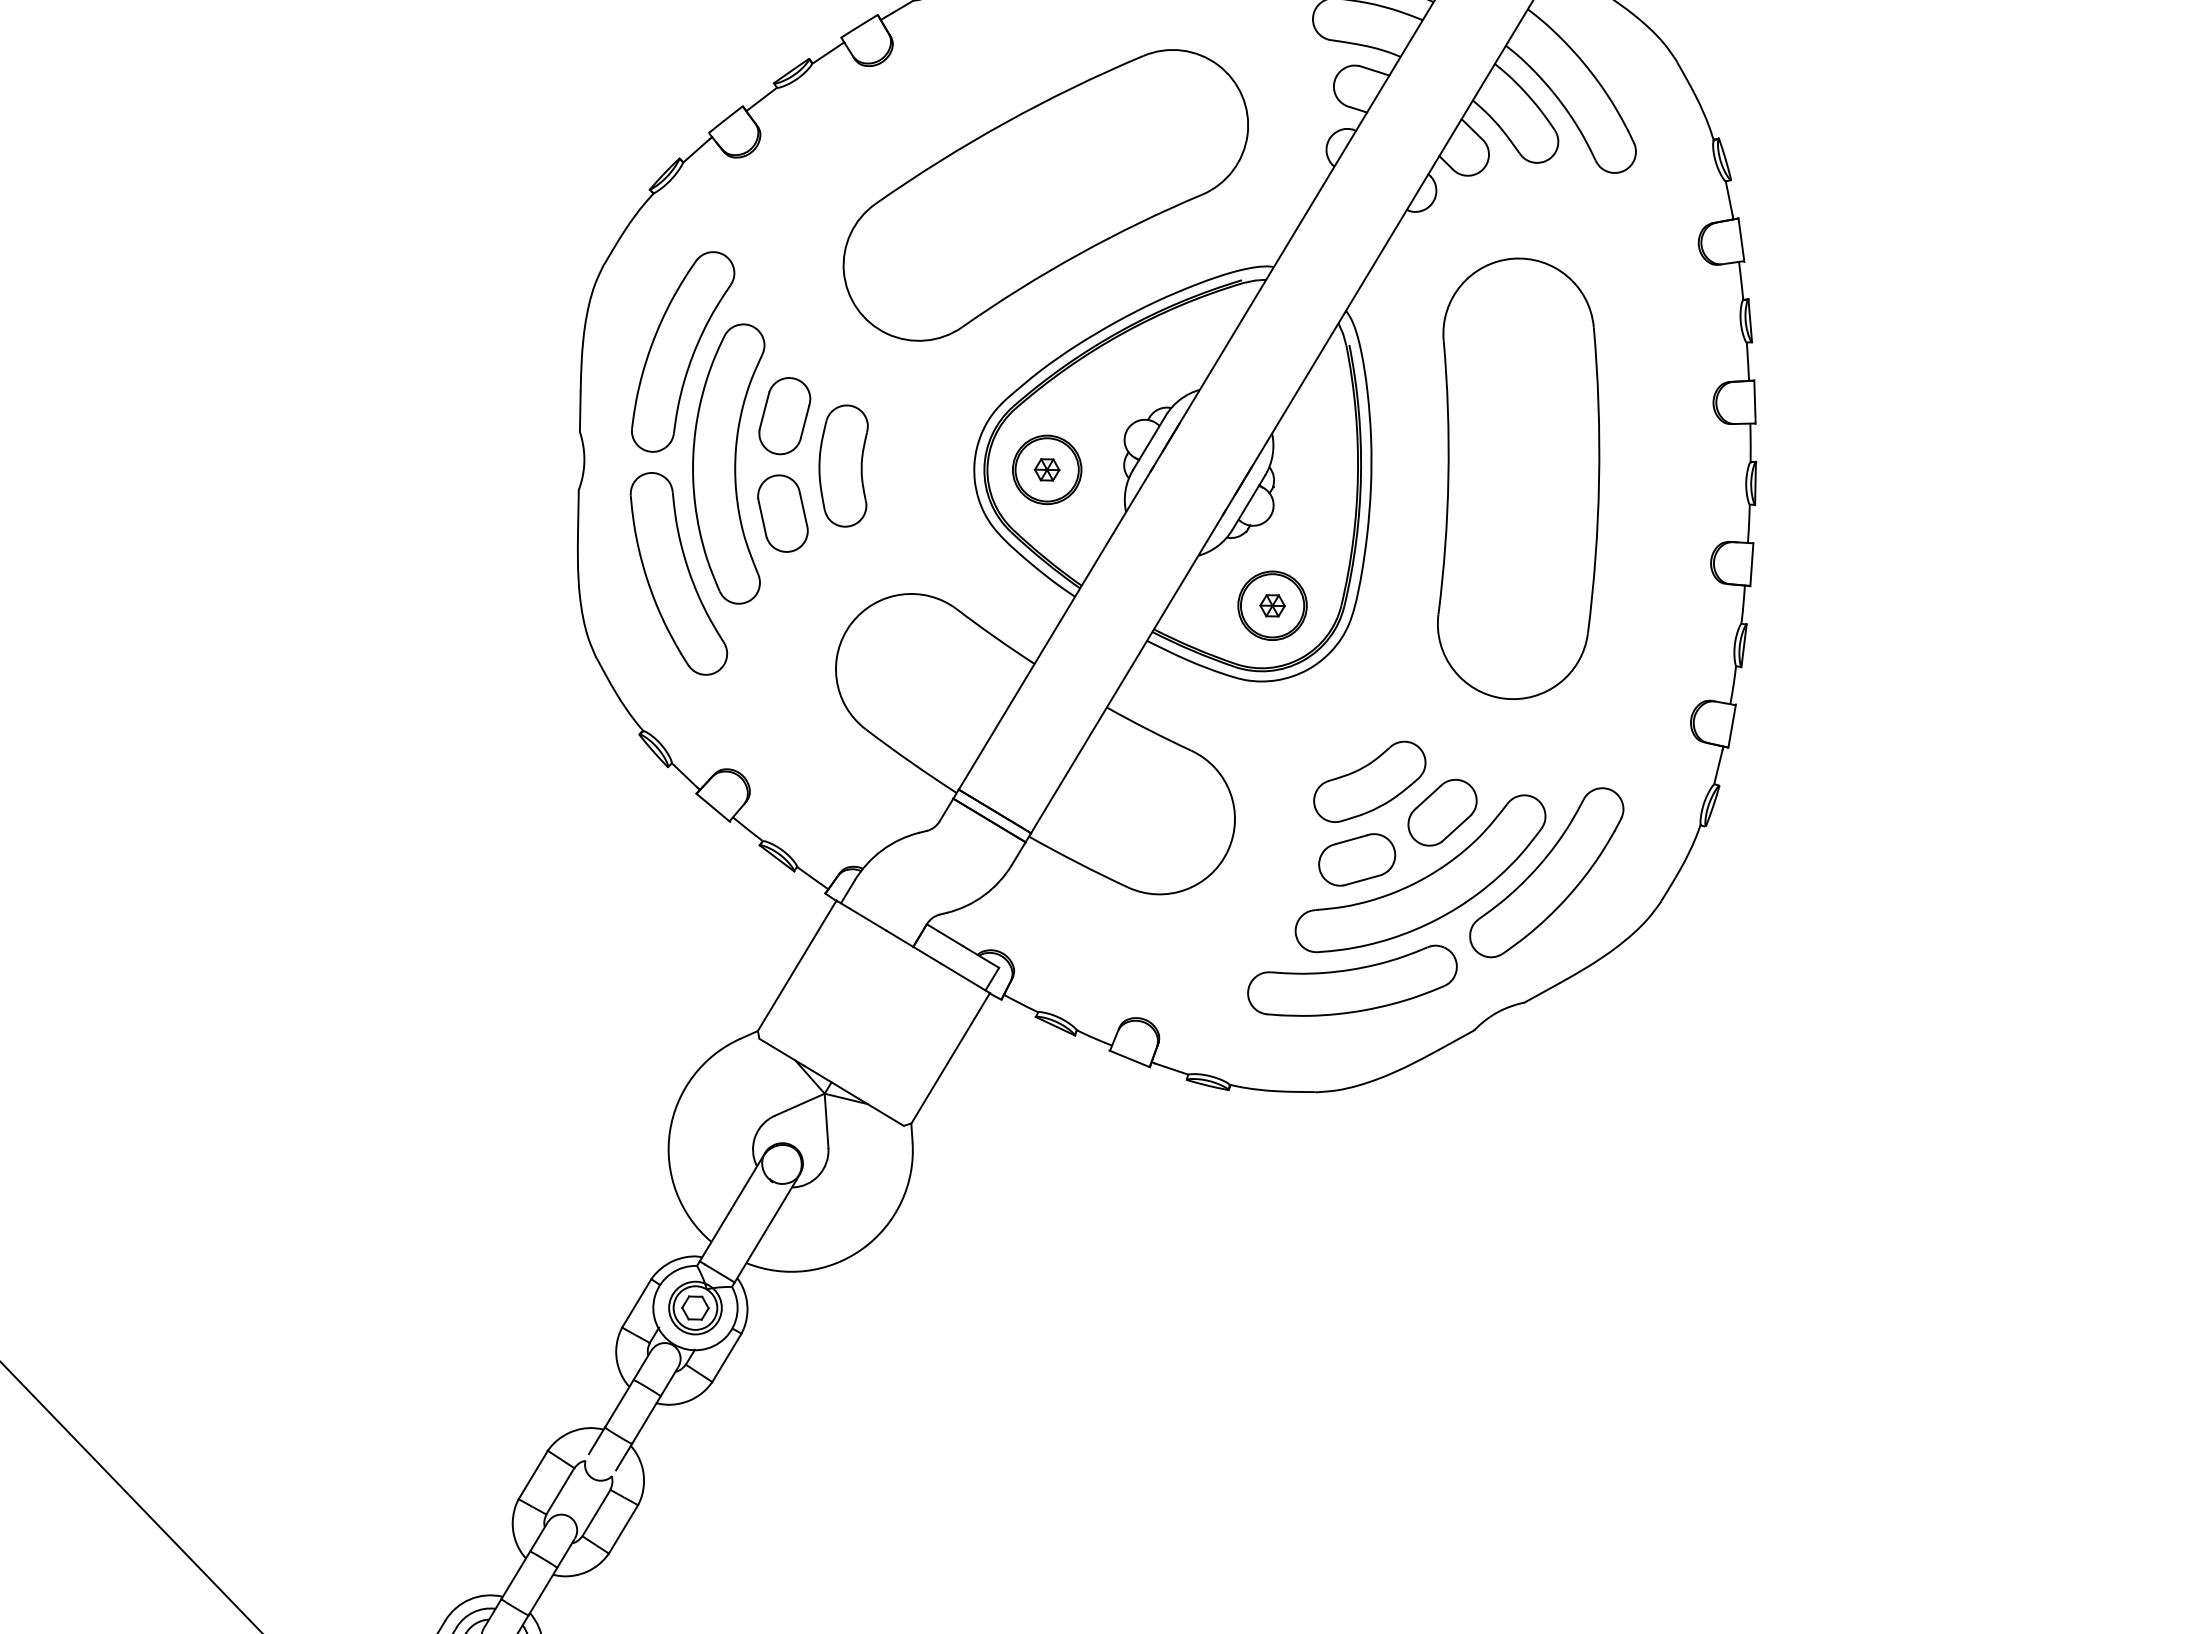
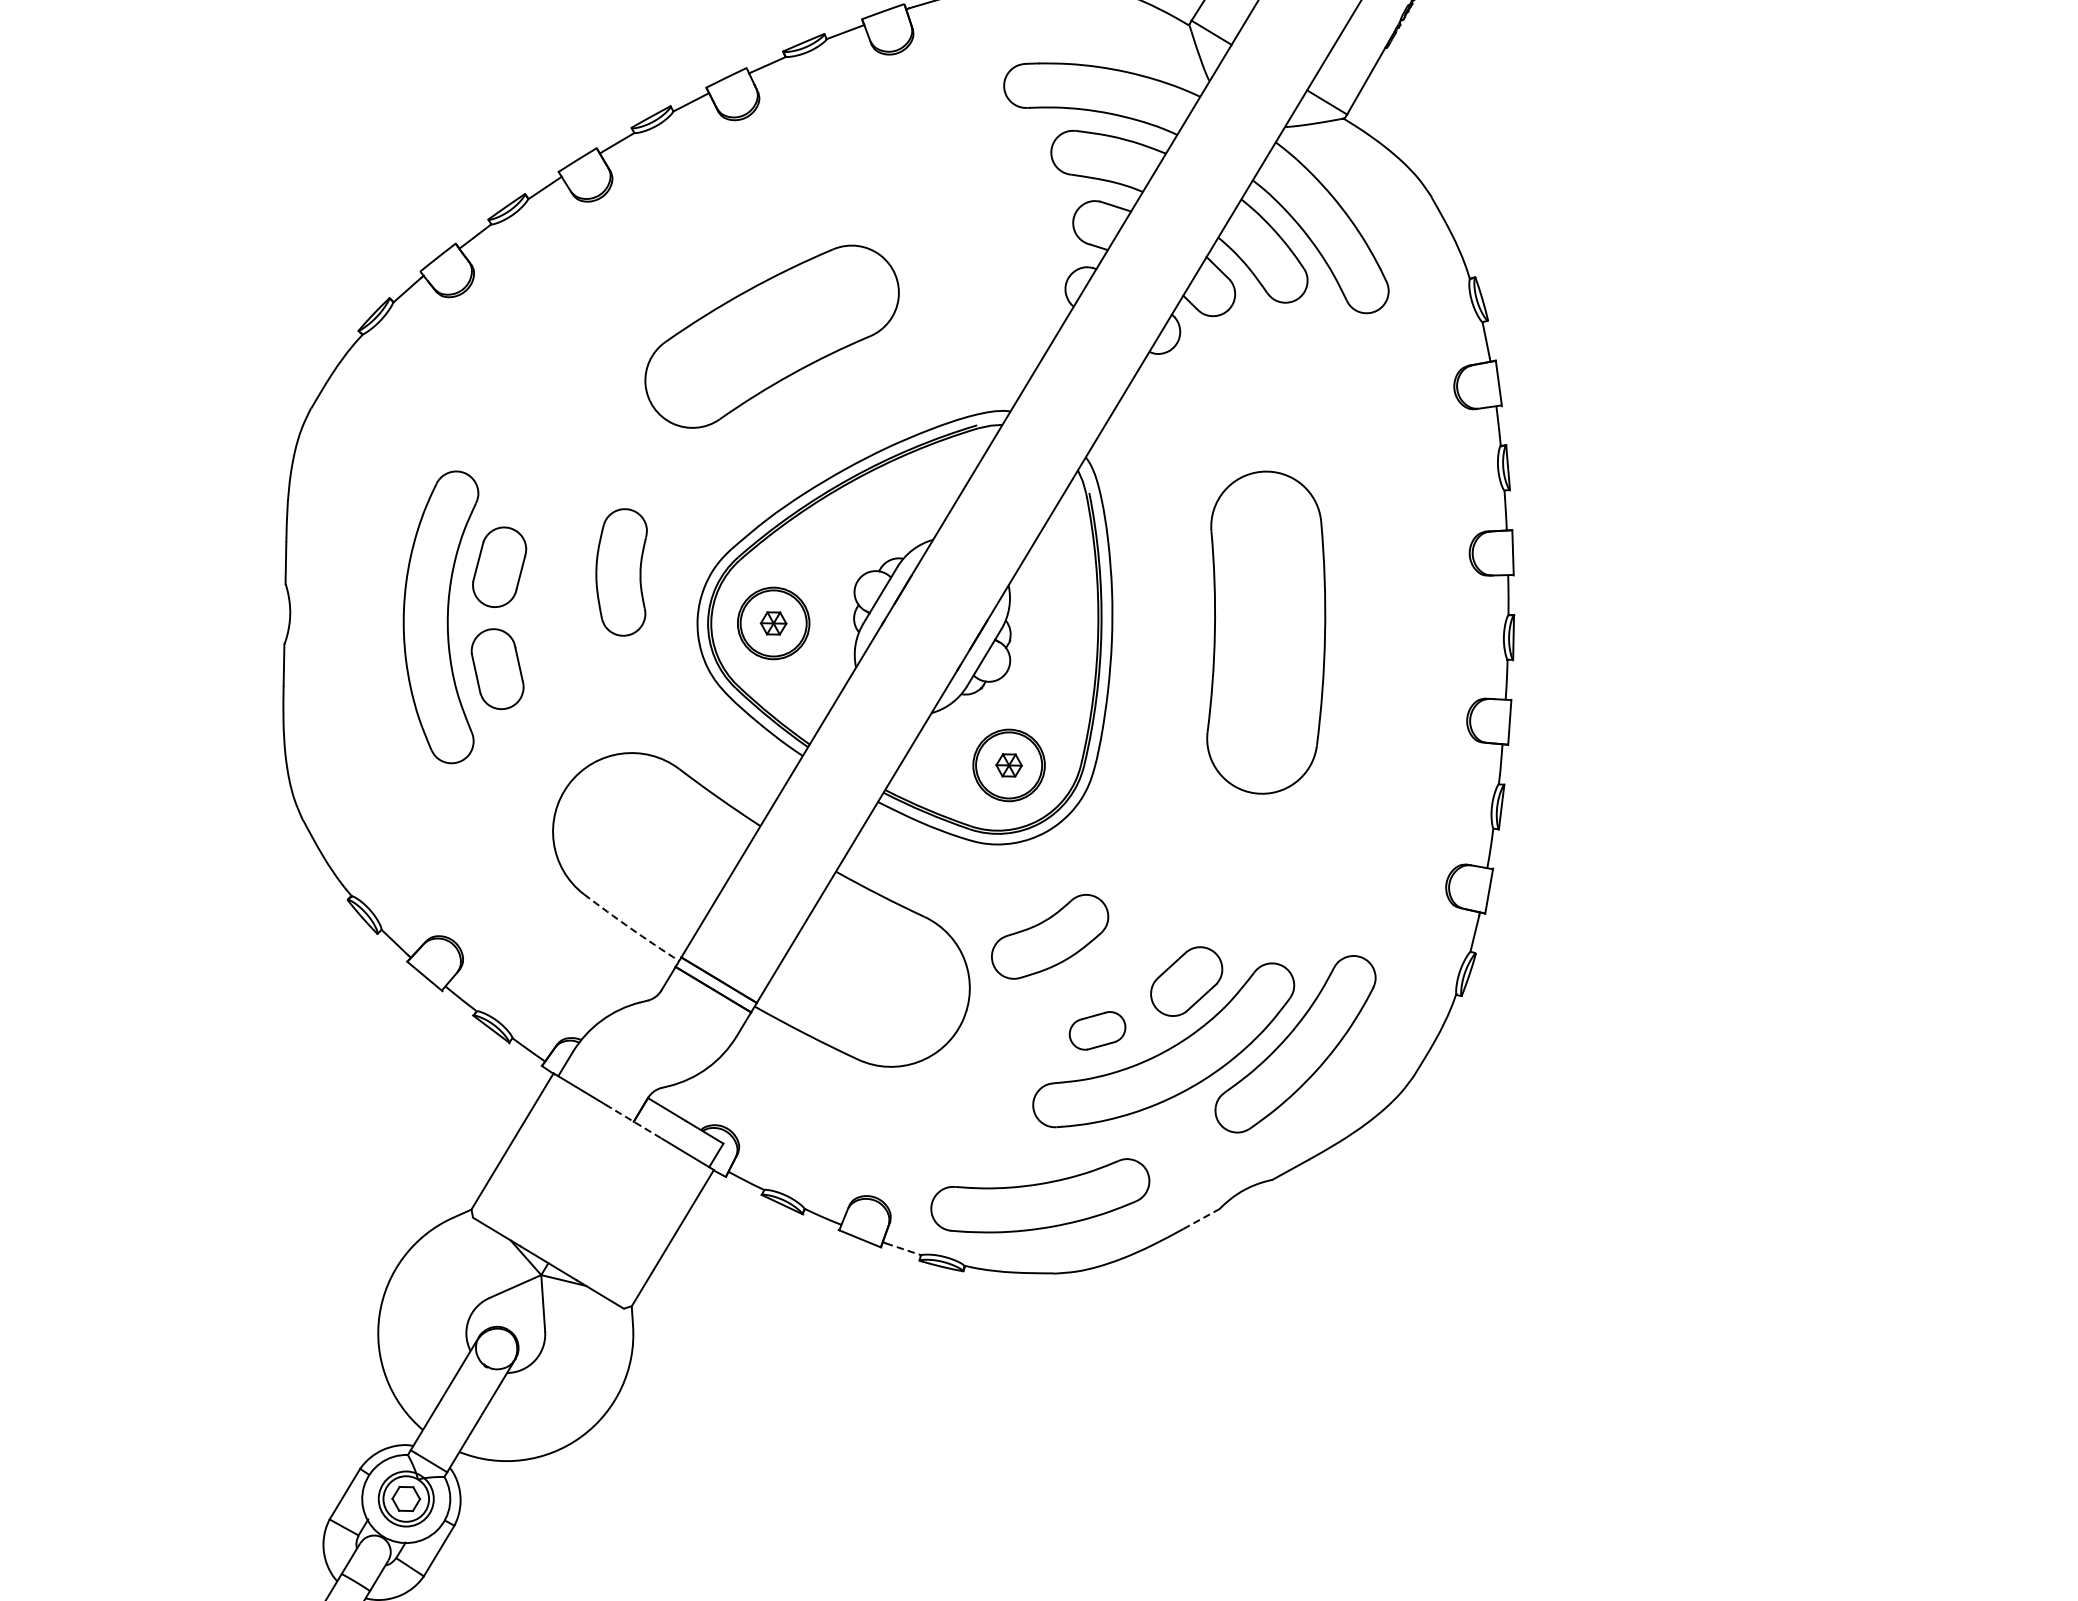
part: (1045, 195) -> (771, 336), size x0.6
part: (683, 351) -> (393, 499), removed
part: (843, 465) -> (621, 571), moved
part: (1518, 478) -> (1266, 632), size x0.7
part: (678, 573) -> (388, 731), removed
arc: (910, 762) -> (630, 929), solid -> dashed
part: (1369, 781) -> (1049, 936), moved
part: (1357, 859) -> (1097, 1030), size x0.7
line: (913, 946) -> (634, 1121), solid -> dashed
part: (1352, 980) -> (1040, 1195), moved
line: (1457, 1039) -> (1202, 1218), solid -> dashed
line: (1171, 1069) -> (903, 1249), solid -> dashed

